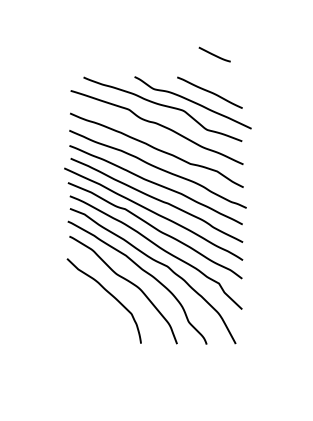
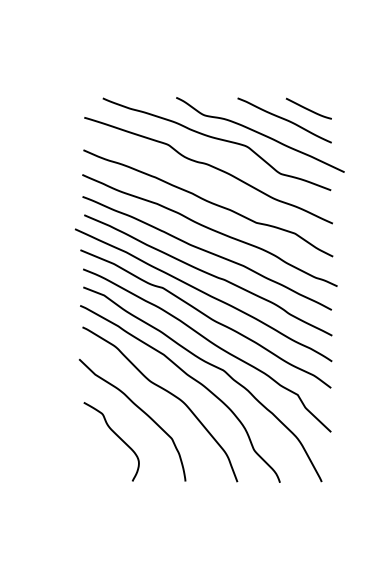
line: (214, 54) -> (308, 108), moved
curve: (92, 311) -> (115, 435), added

